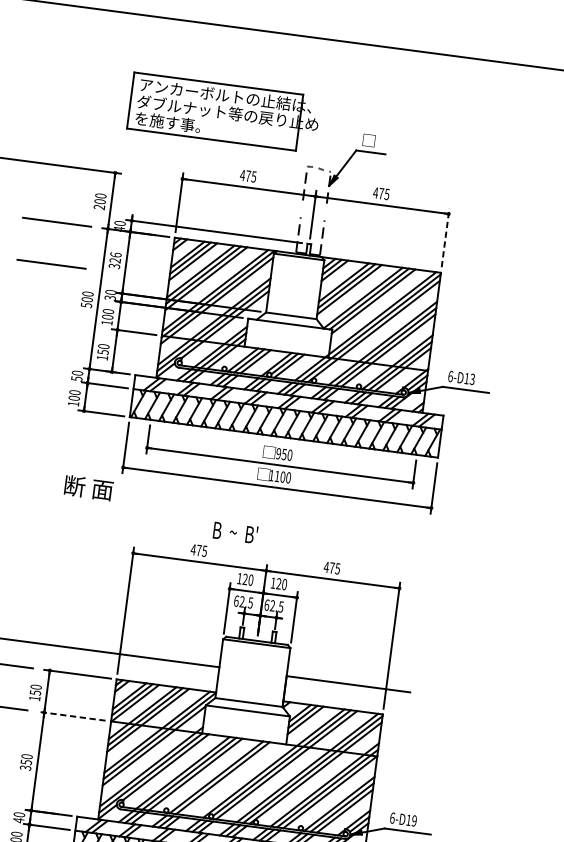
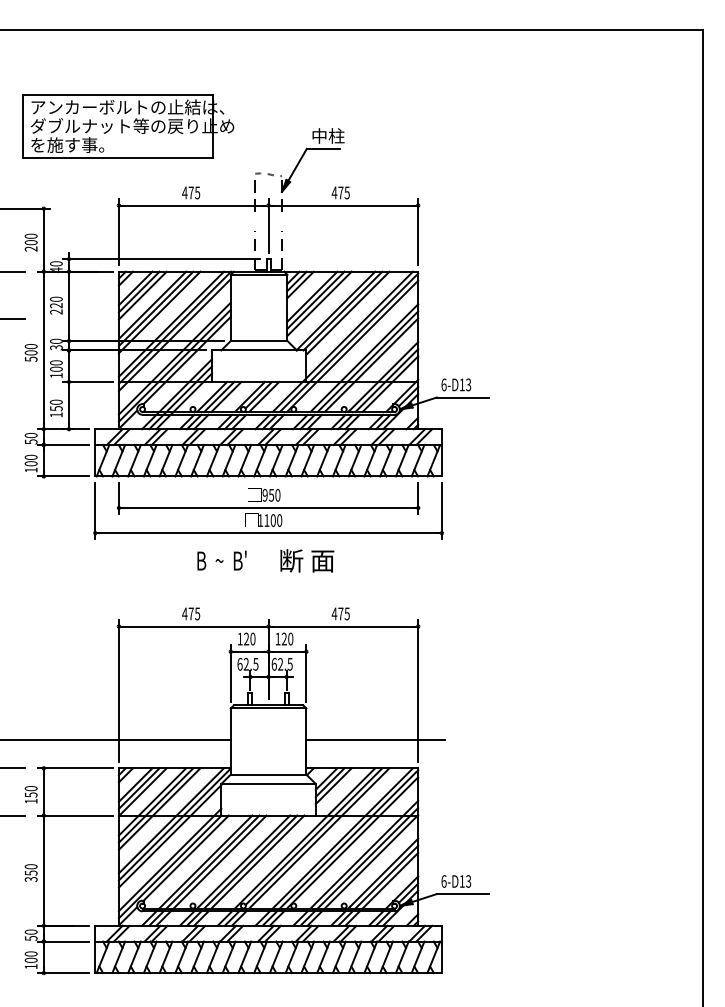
part: (224, 112) -> (128, 126), moved
text: (377, 141) -> (328, 135), □ -> 中柱
line: (445, 237) -> (418, 231), dashed -> solid
text: (115, 260) -> (56, 305), 326 -> 220
text: (89, 487) -> (307, 560), moved
text: (235, 532) -> (221, 560), moved
line: (72, 716) -> (75, 815), dashed -> solid
line: (228, 778) -> (257, 861), added
text: (18, 820) -> (31, 938), 40 -> 50
text: (414, 821) -> (468, 881), 6-D19 -> 6-D13

